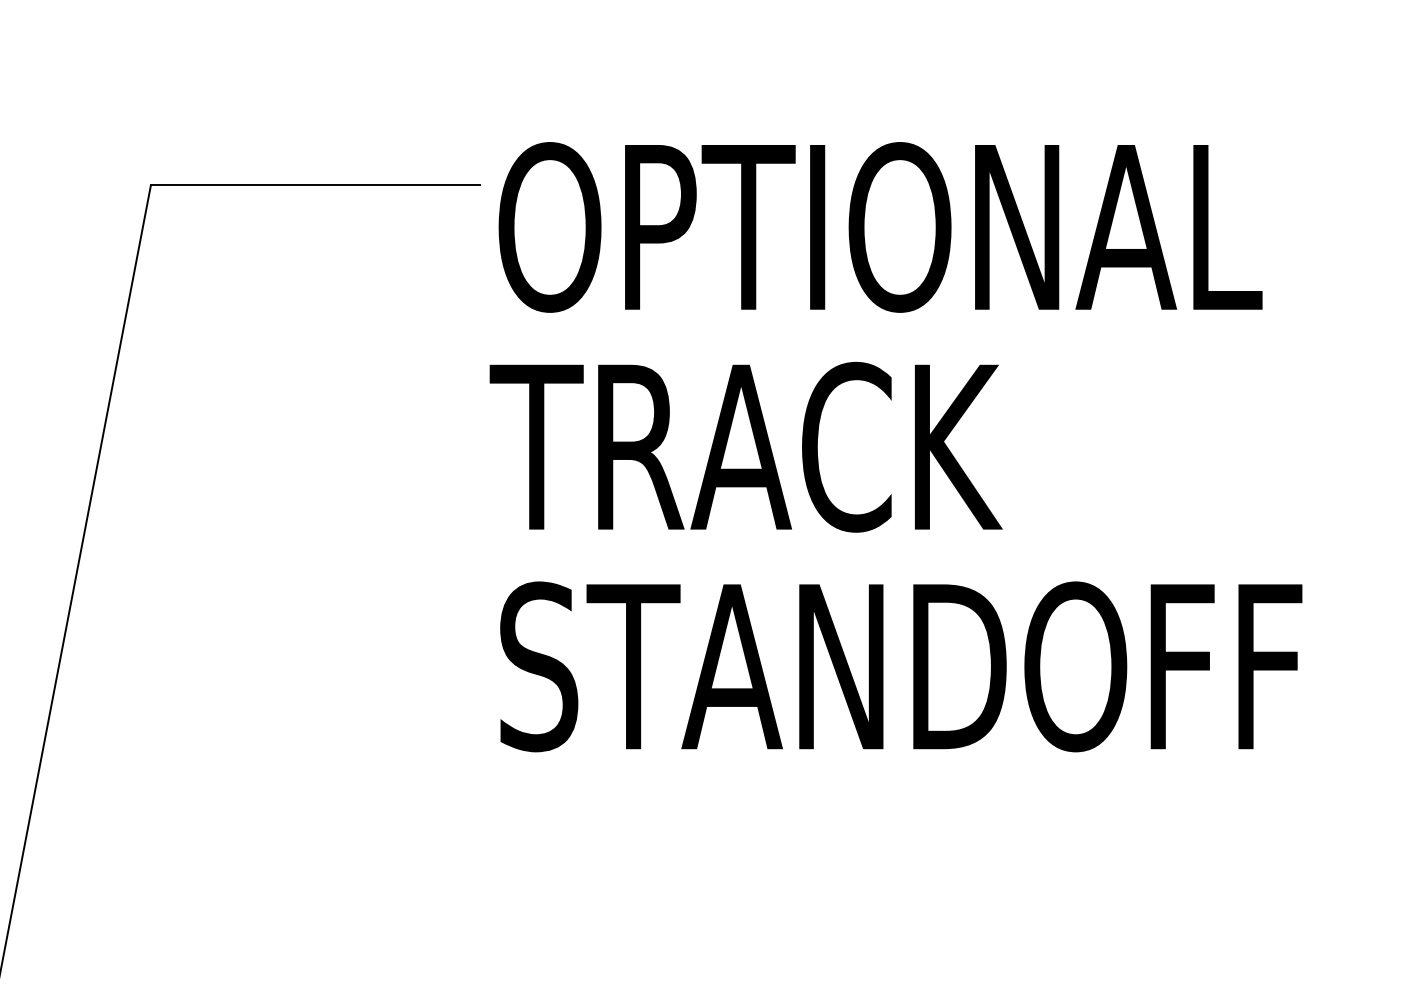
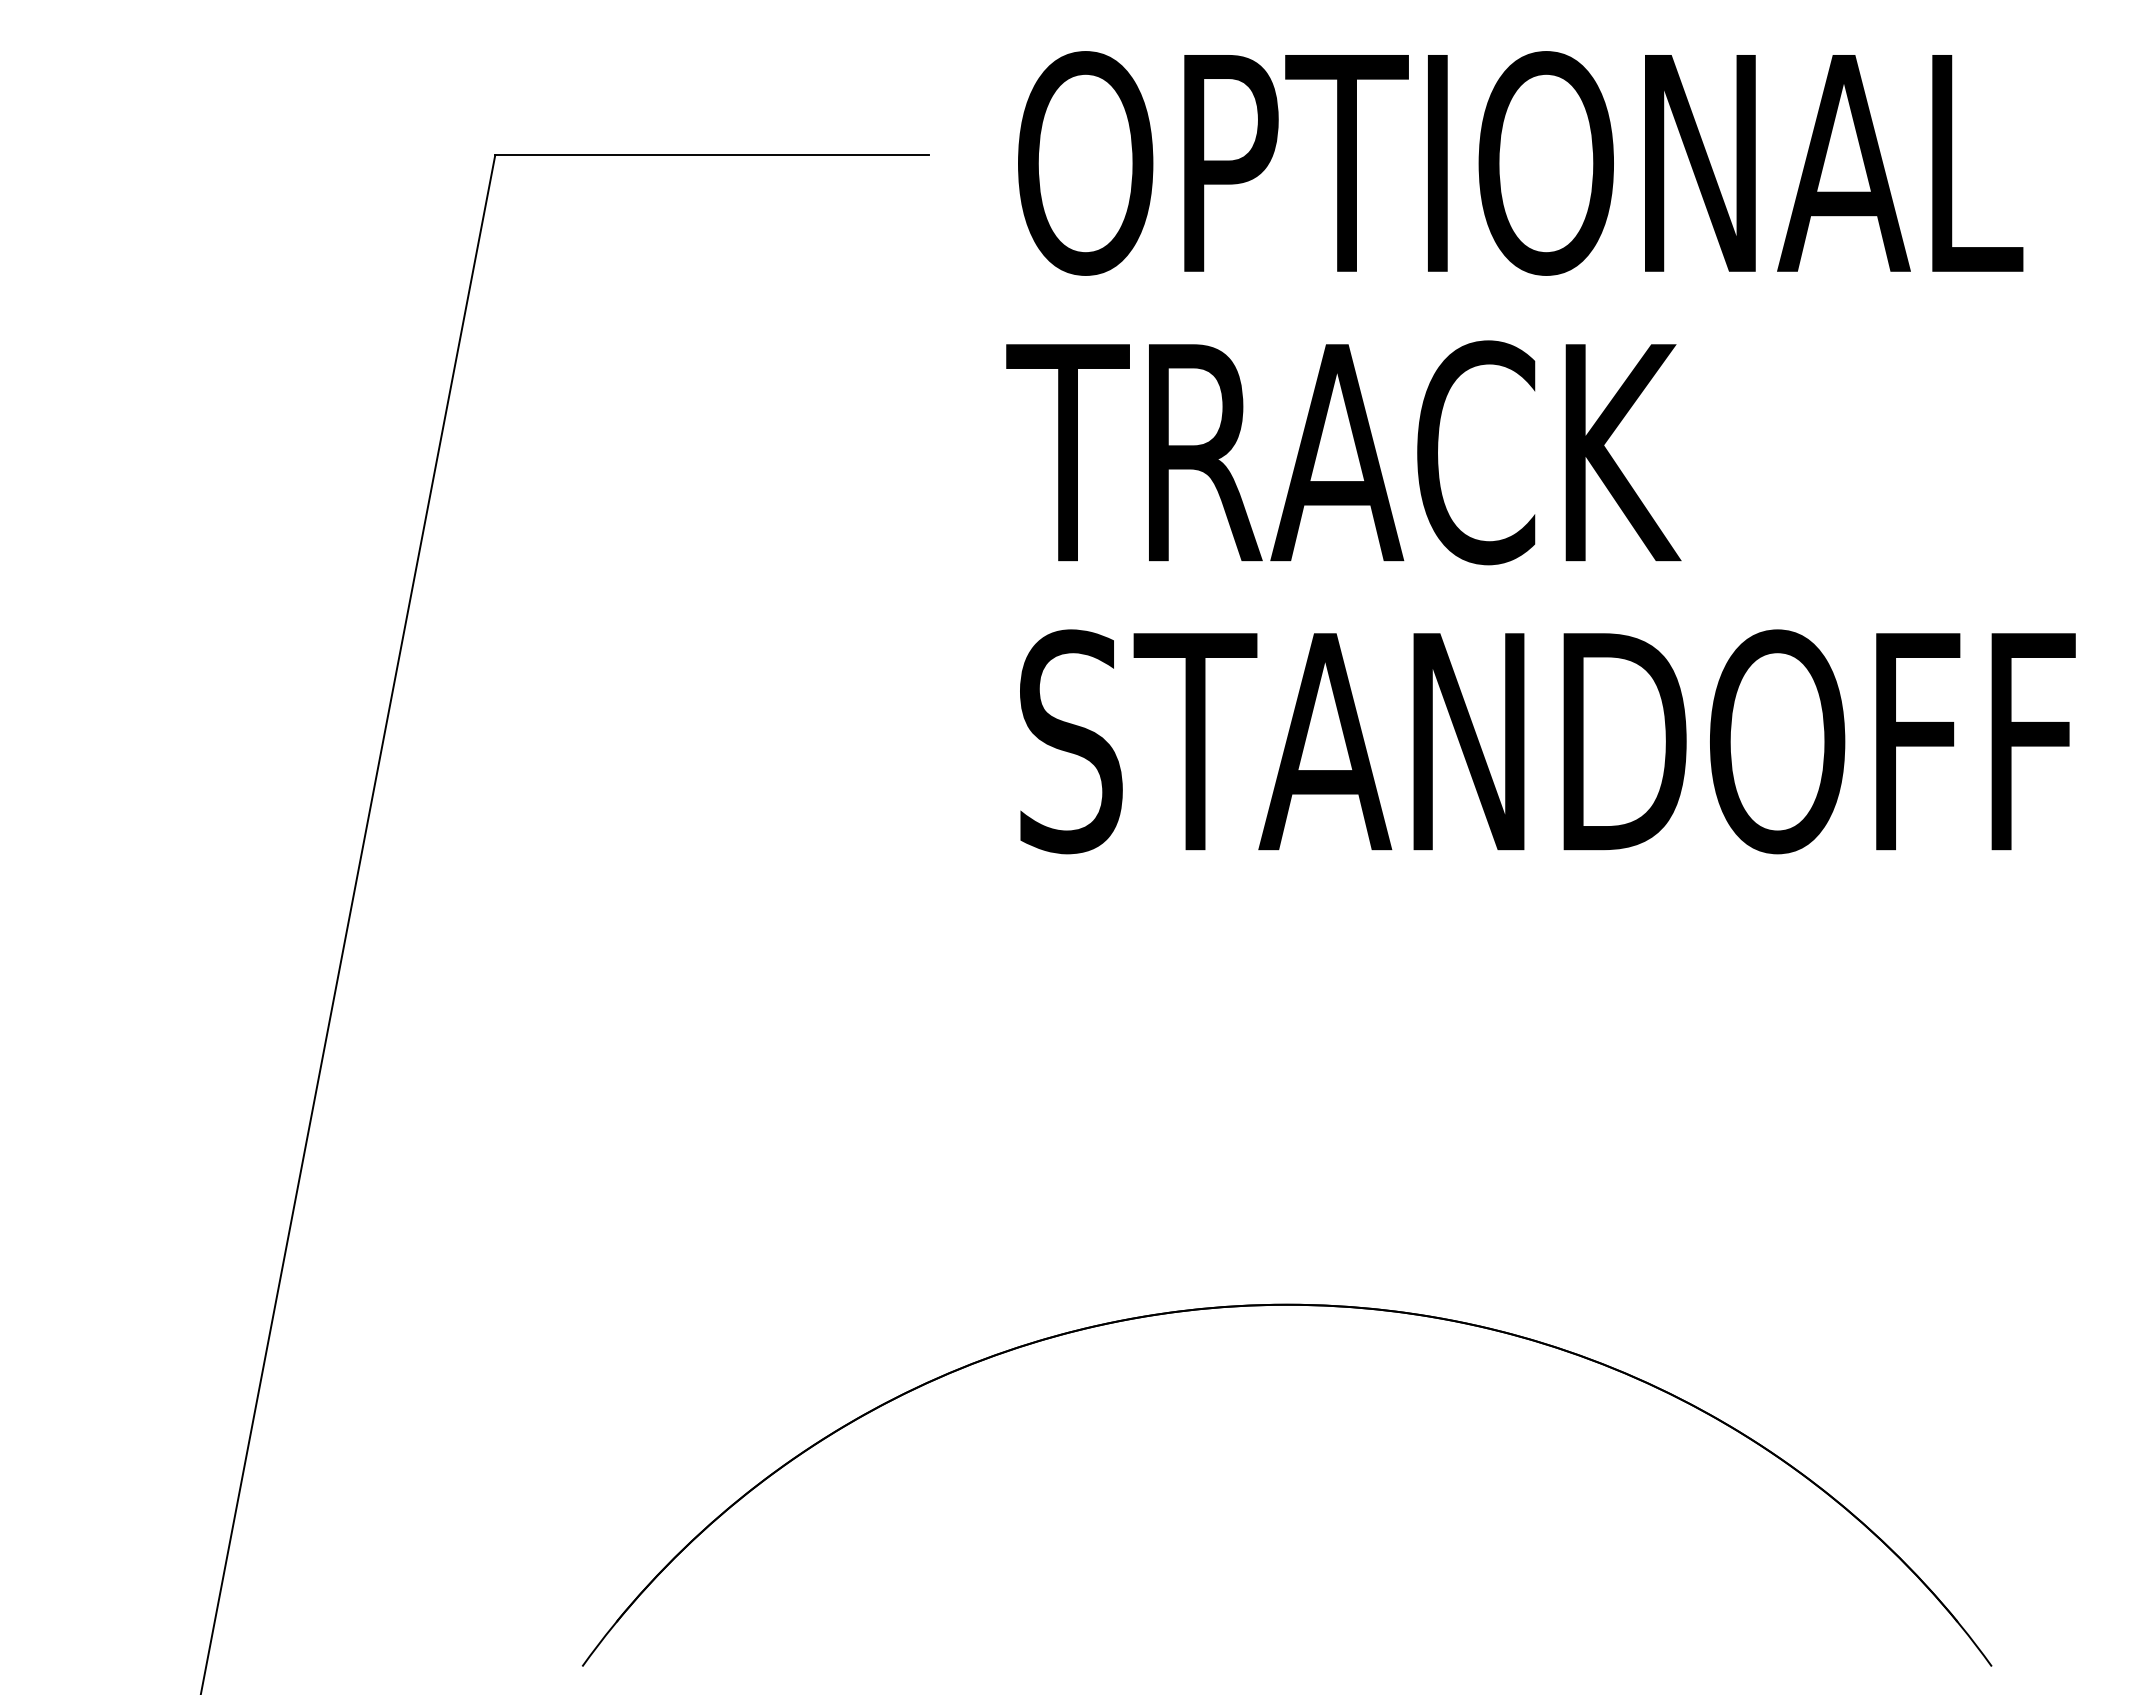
text: (895, 447) -> (1540, 452), moved

